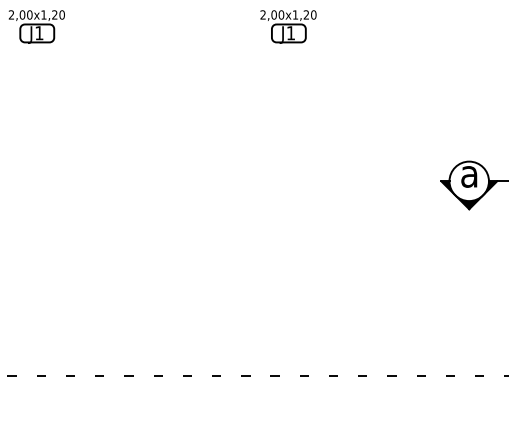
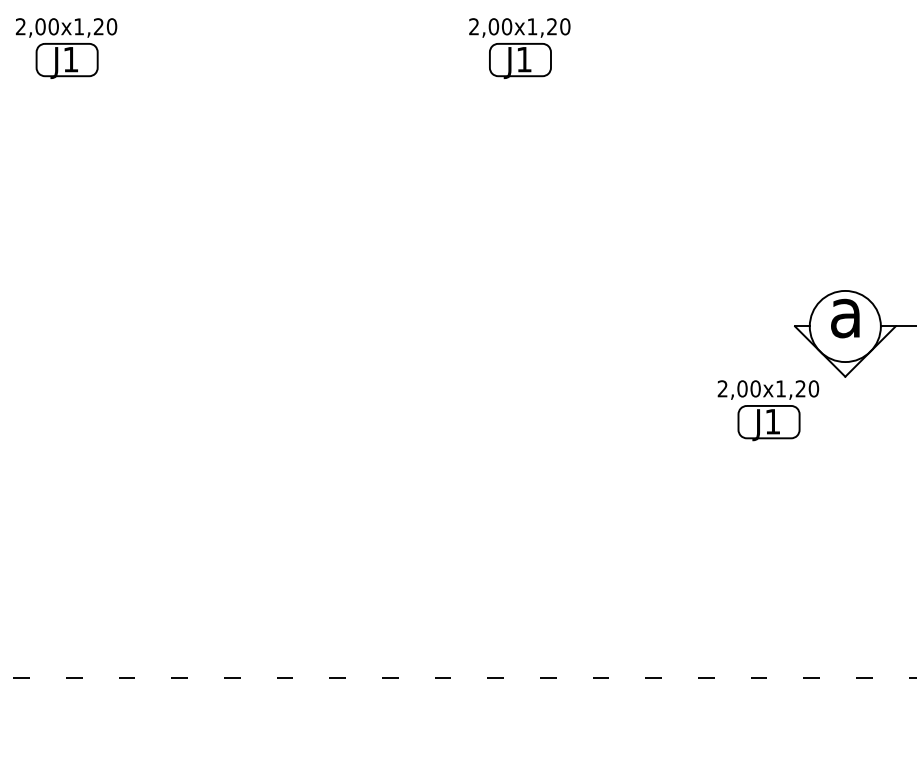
fill: (469, 195) -> (845, 351), removed
part: (426, 227) -> (768, 409), added

